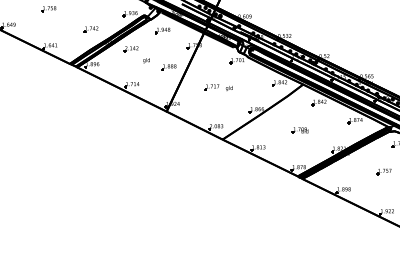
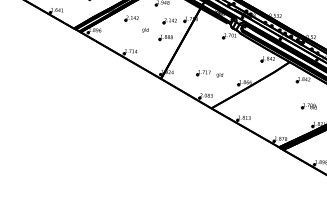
part: (171, 49) -> (169, 21), added
part: (218, 87) -> (209, 73), moved
part: (299, 130) -> (308, 106), moved

